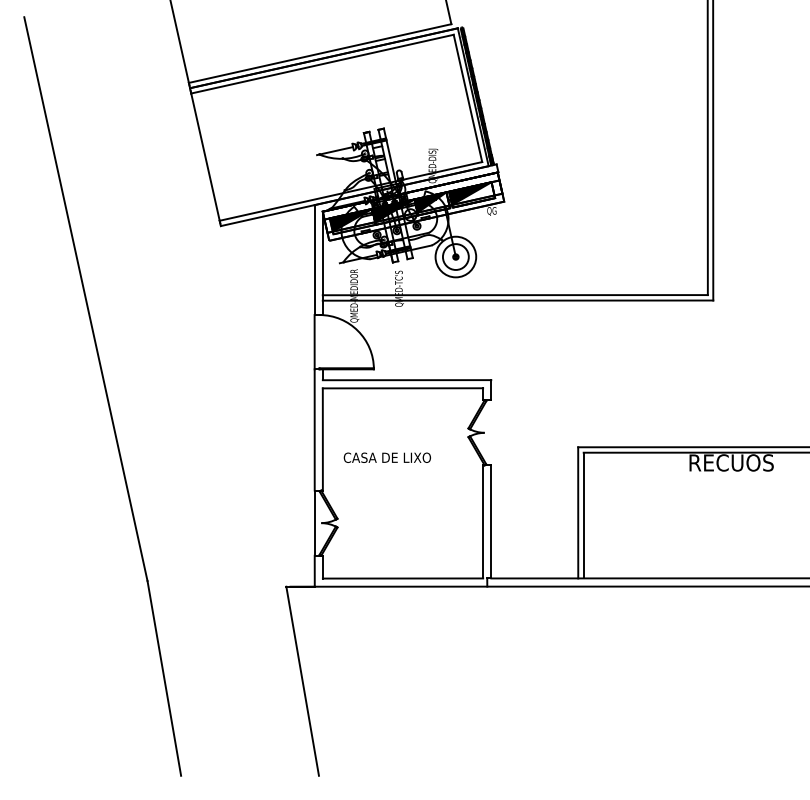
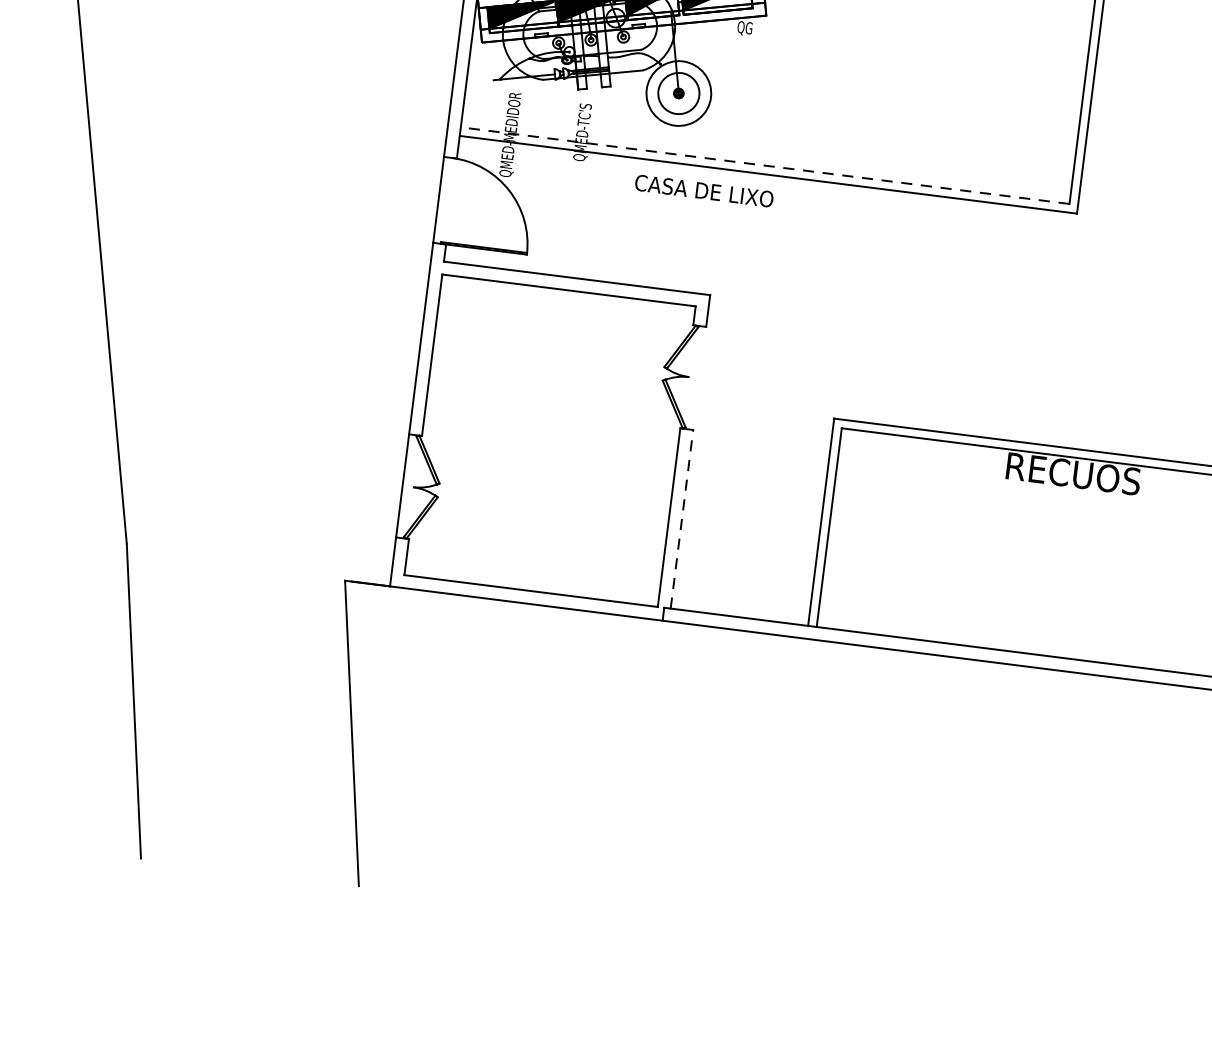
line: (515, 295) -> (765, 166), solid -> dashed
text: (386, 457) -> (702, 190), moved
line: (491, 521) -> (682, 518), solid -> dashed

